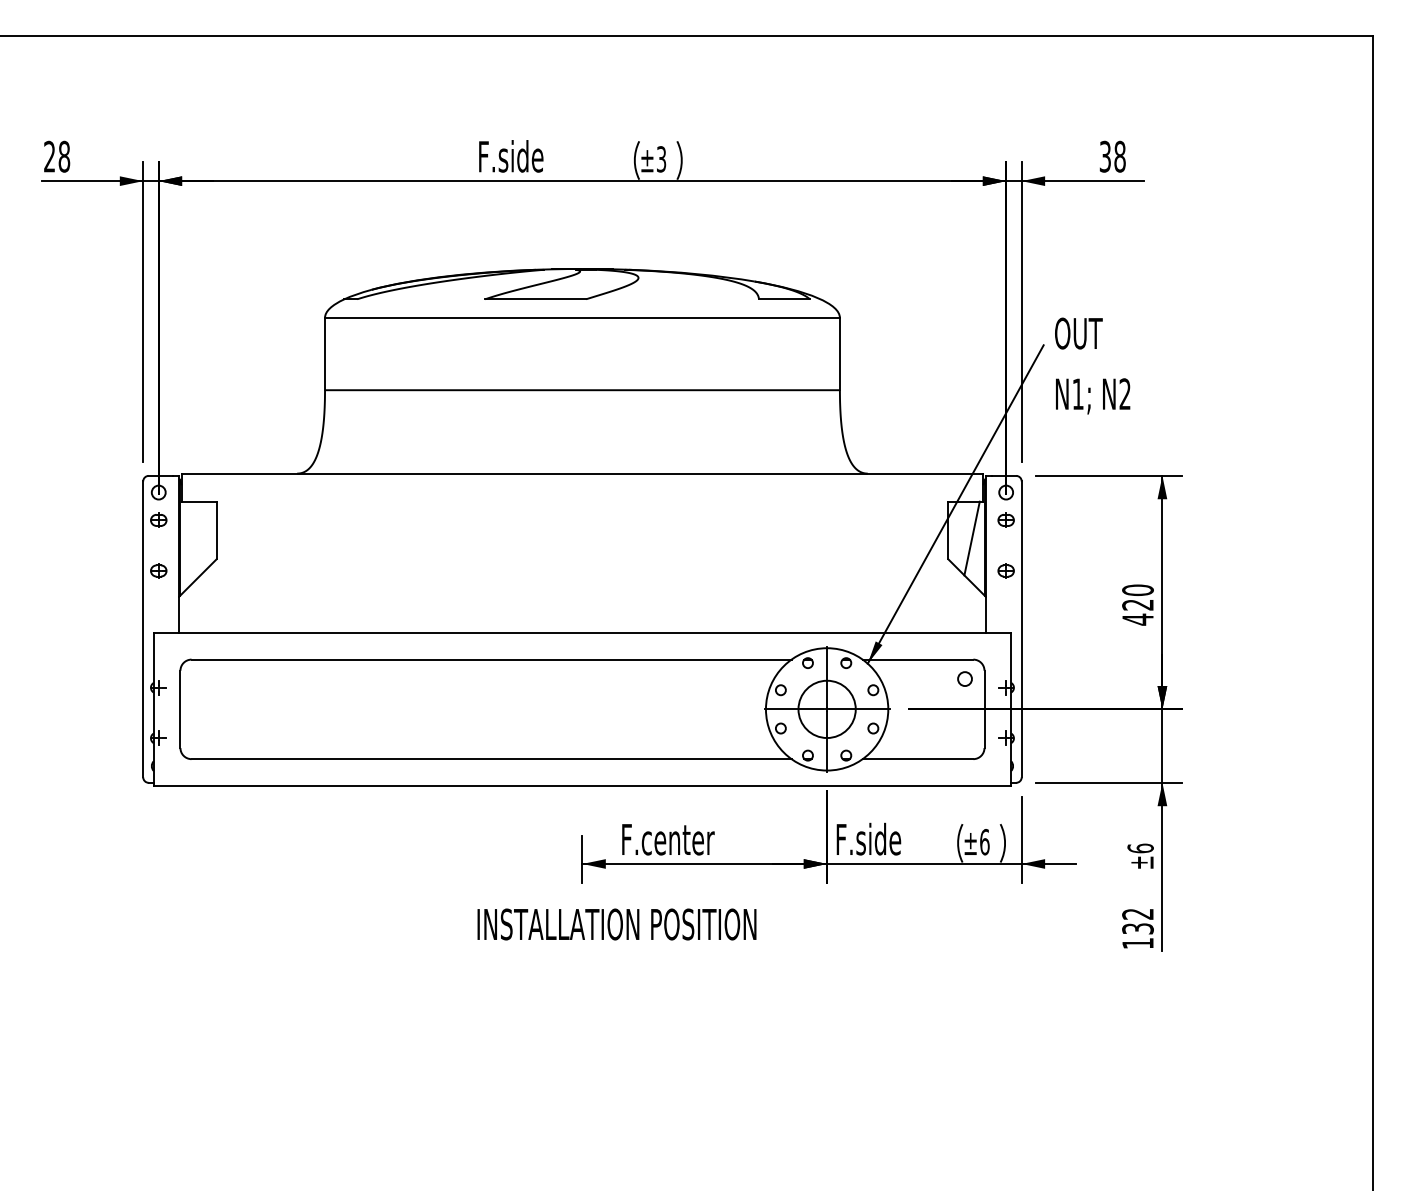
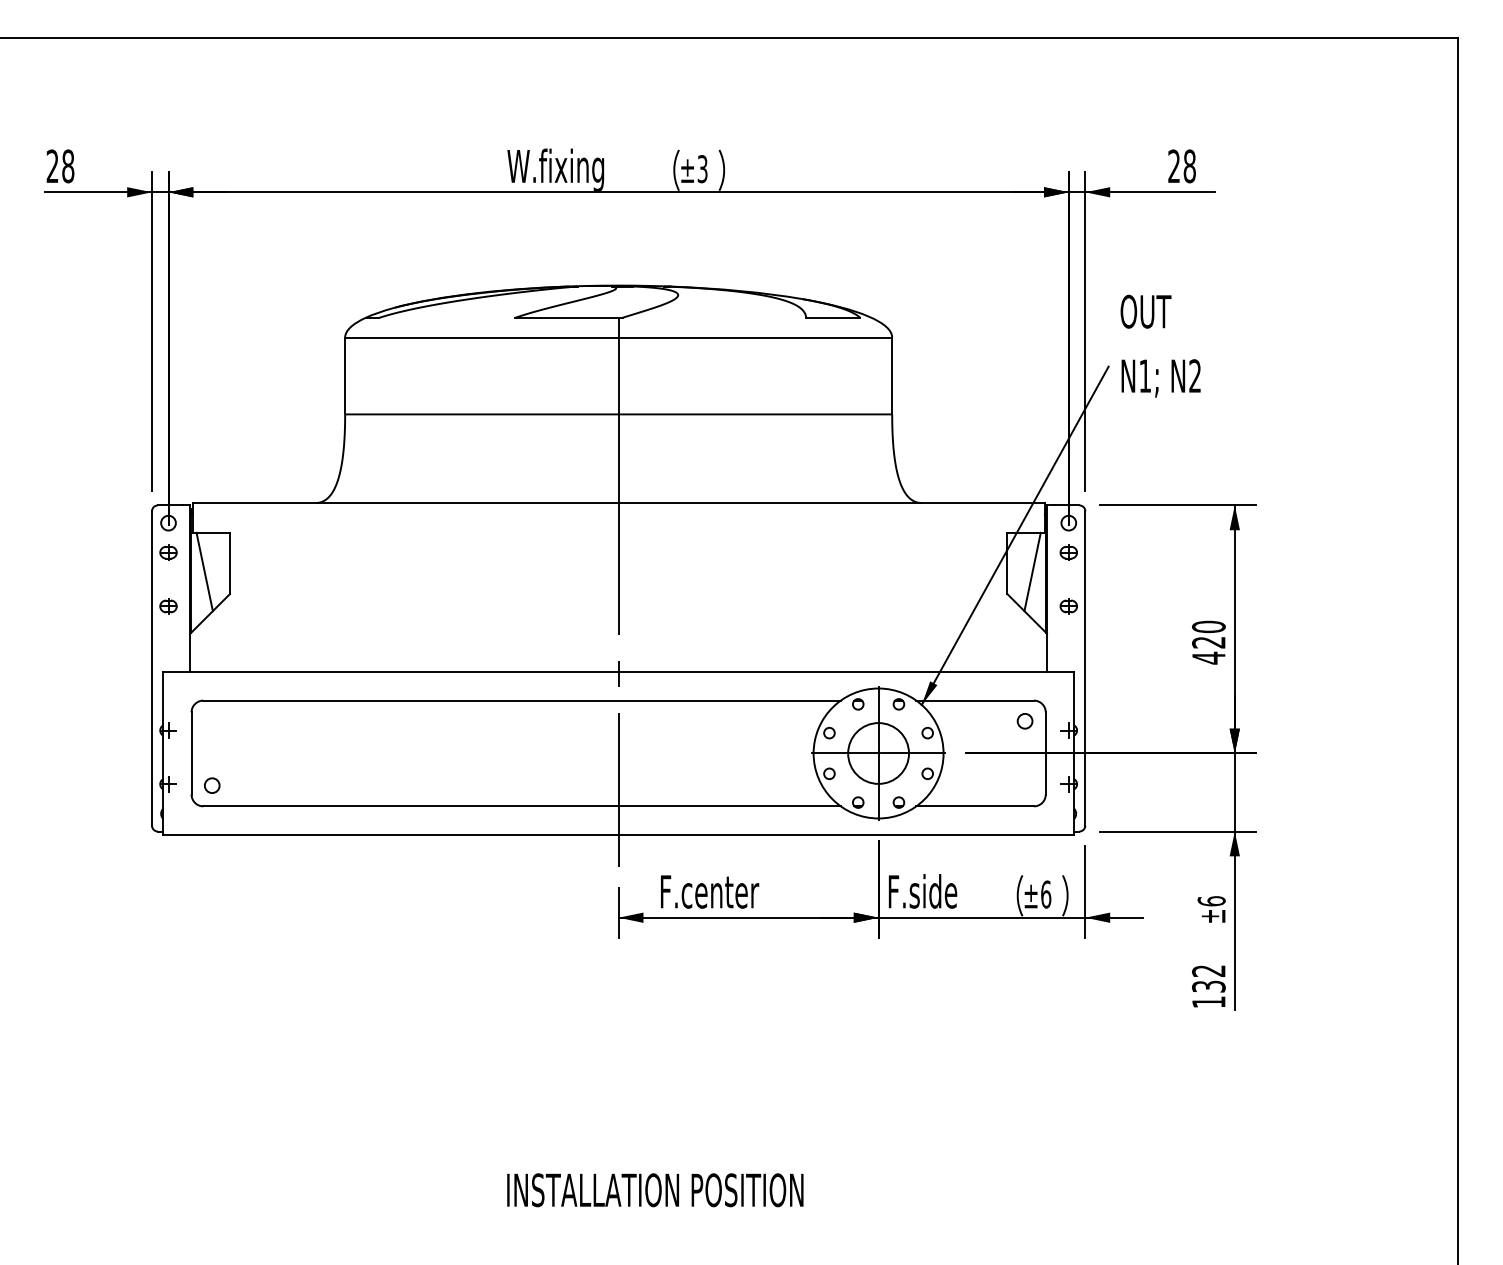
text: (1104, 156) -> (1173, 166), 38 -> 28
text: (522, 159) -> (554, 169), F.side -> W.fixing
text: (1092, 365) -> (1160, 345), moved
line: (192, 538) -> (204, 571), added
line: (582, 558) -> (618, 593), added
circle: (199, 739) -> (211, 785), added
text: (616, 924) -> (654, 1190), moved

